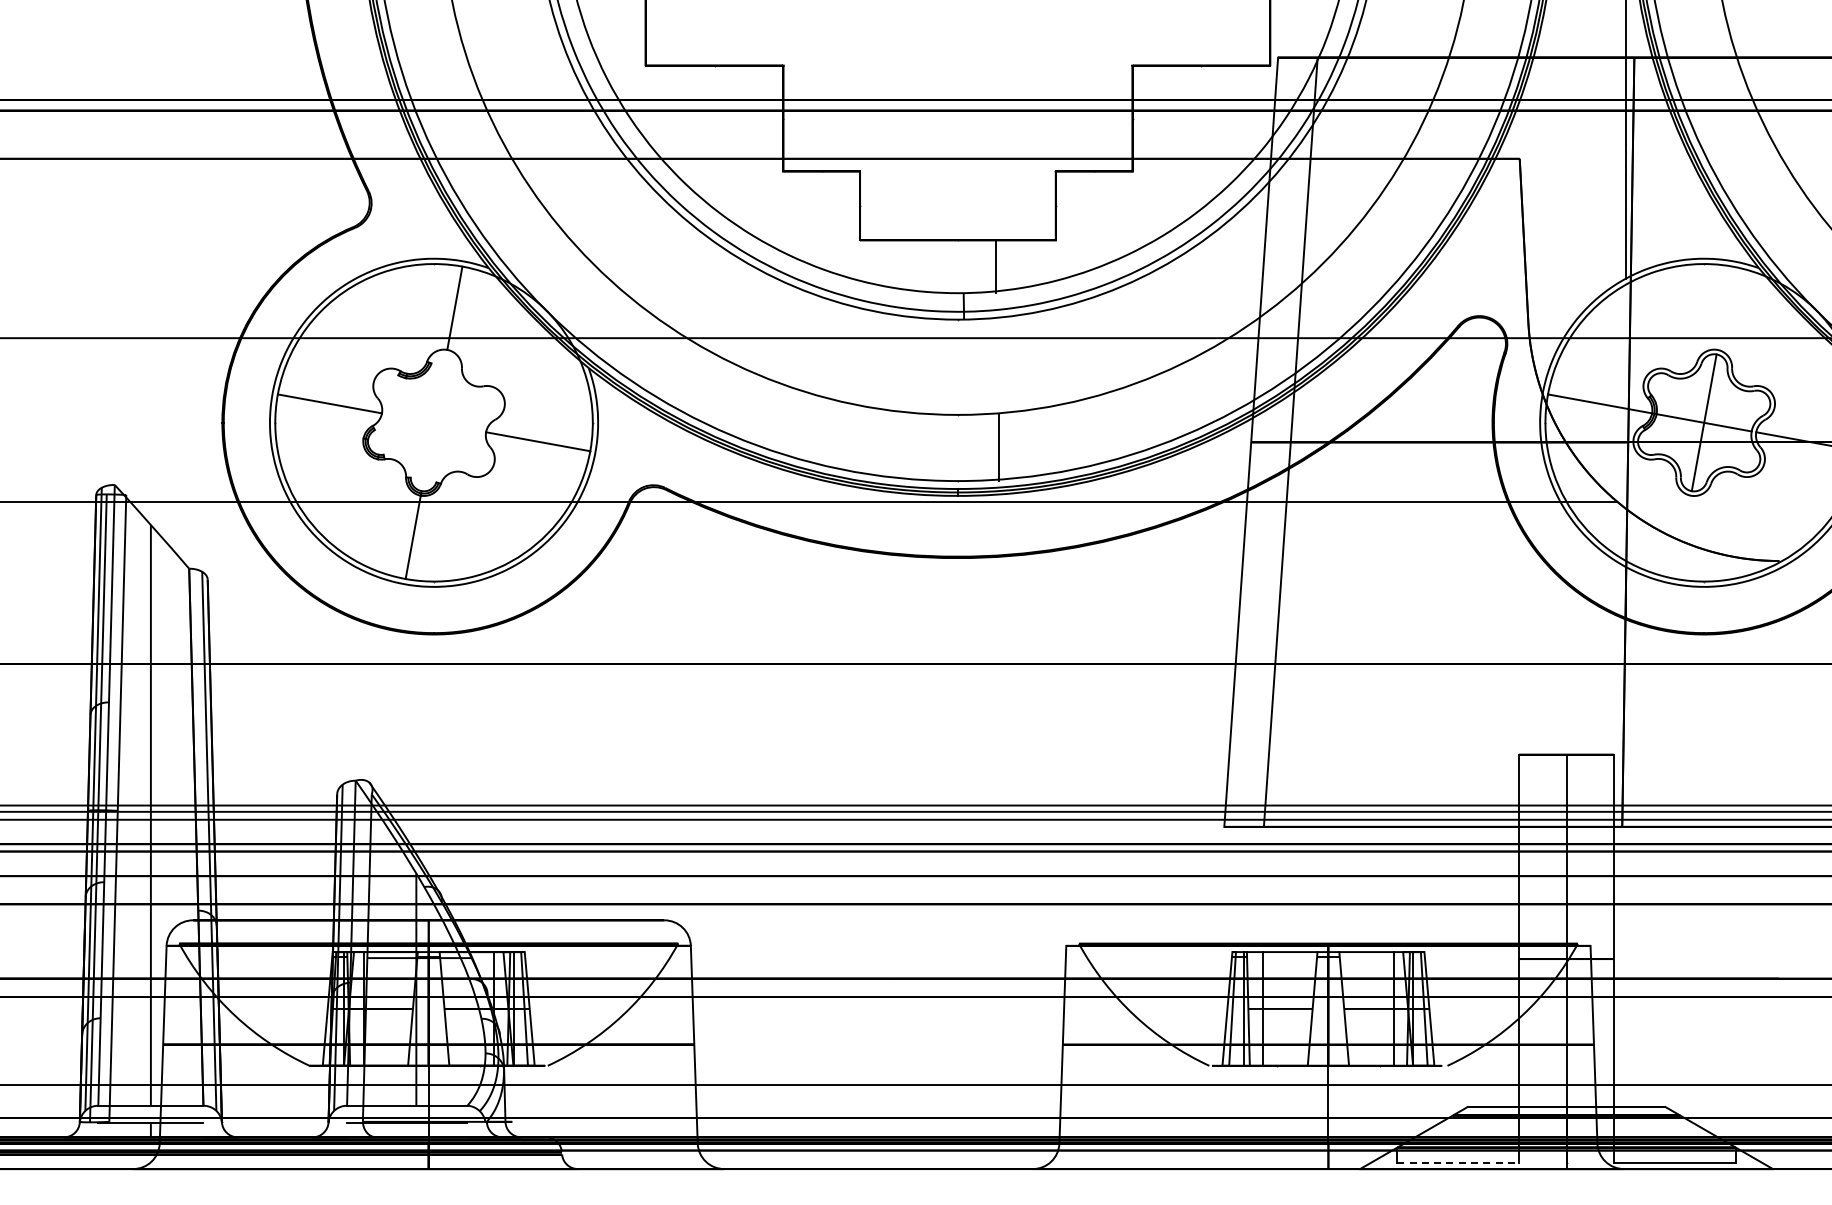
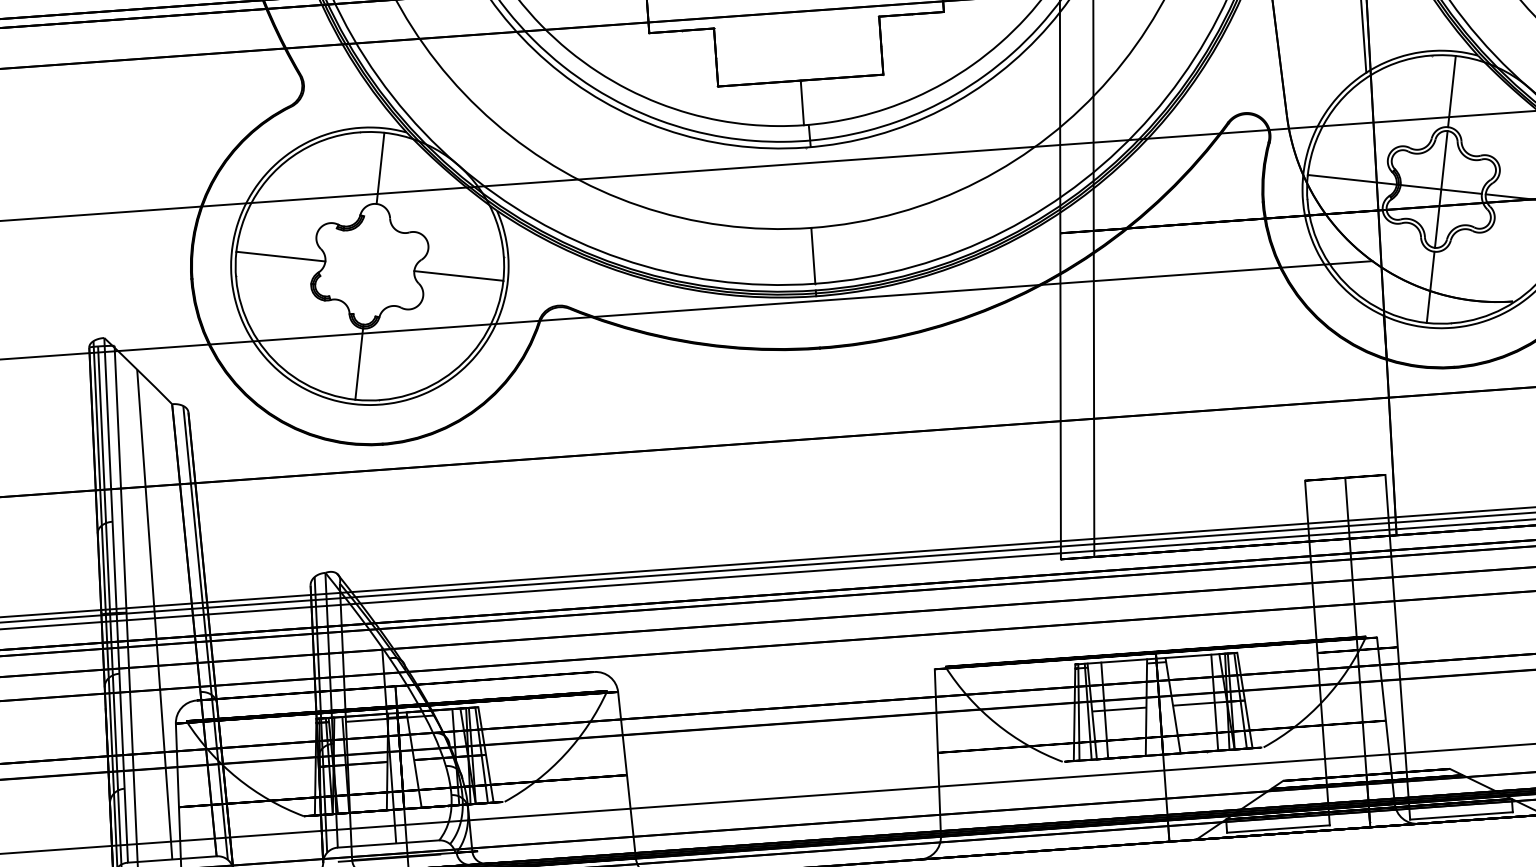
line: (995, 266) -> (801, 102), moved
line: (1724, 307) -> (1451, 90), added
line: (998, 447) -> (812, 255), moved
line: (1682, 537) -> (1429, 287), added
line: (1458, 1163) -> (1278, 829), dashed -> solid

